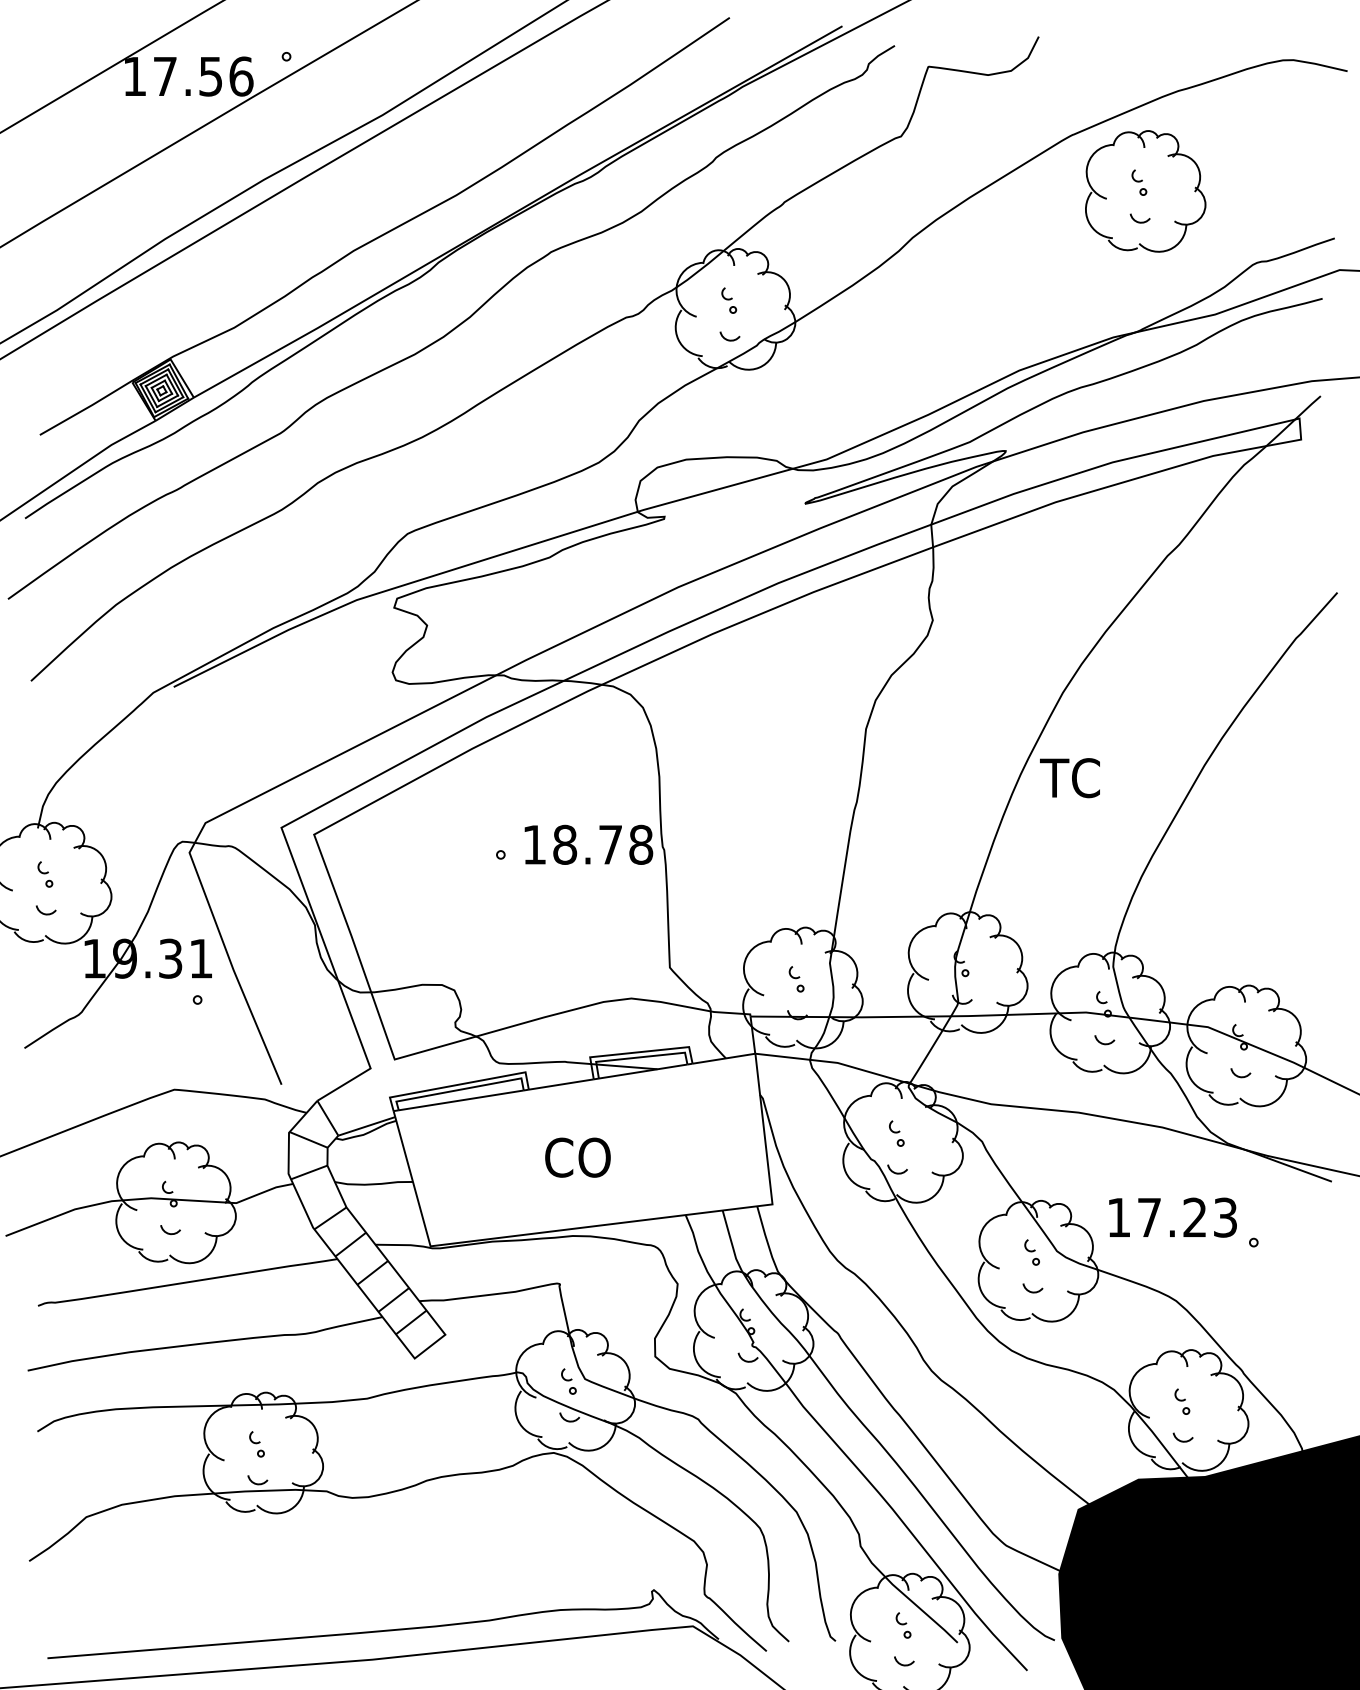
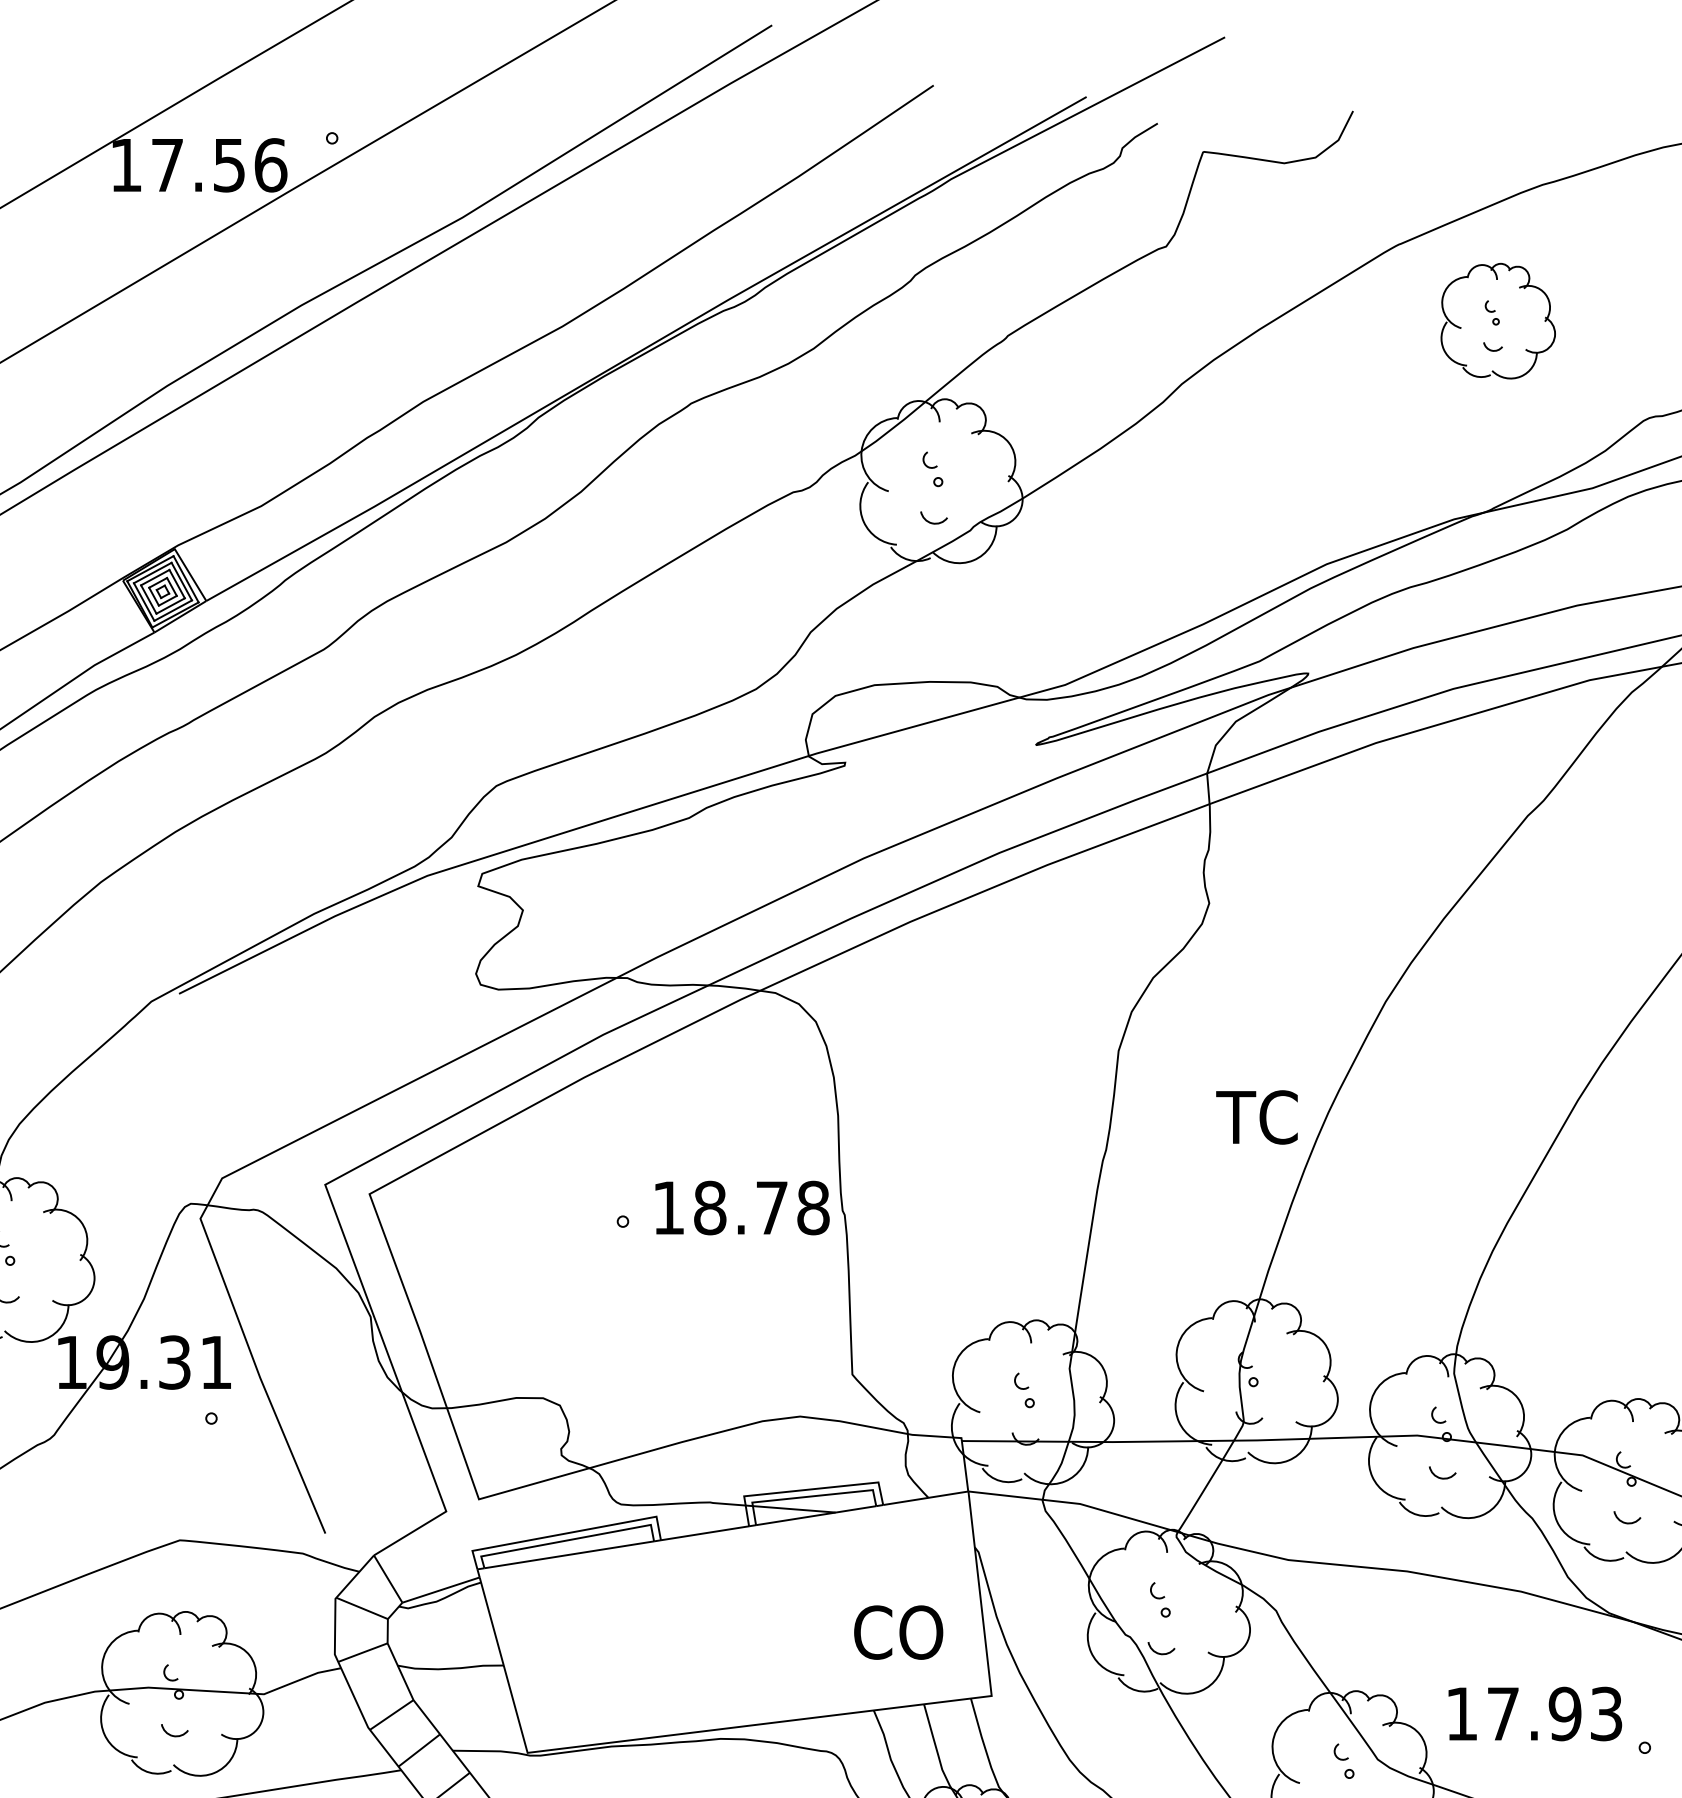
part: (1145, 191) -> (1497, 321), size x0.7
text: (1069, 778) -> (1256, 1117), moved
text: (577, 1157) -> (898, 1632), moved
text: (1194, 1217) -> (1564, 1713), 17.23 -> 17.93

